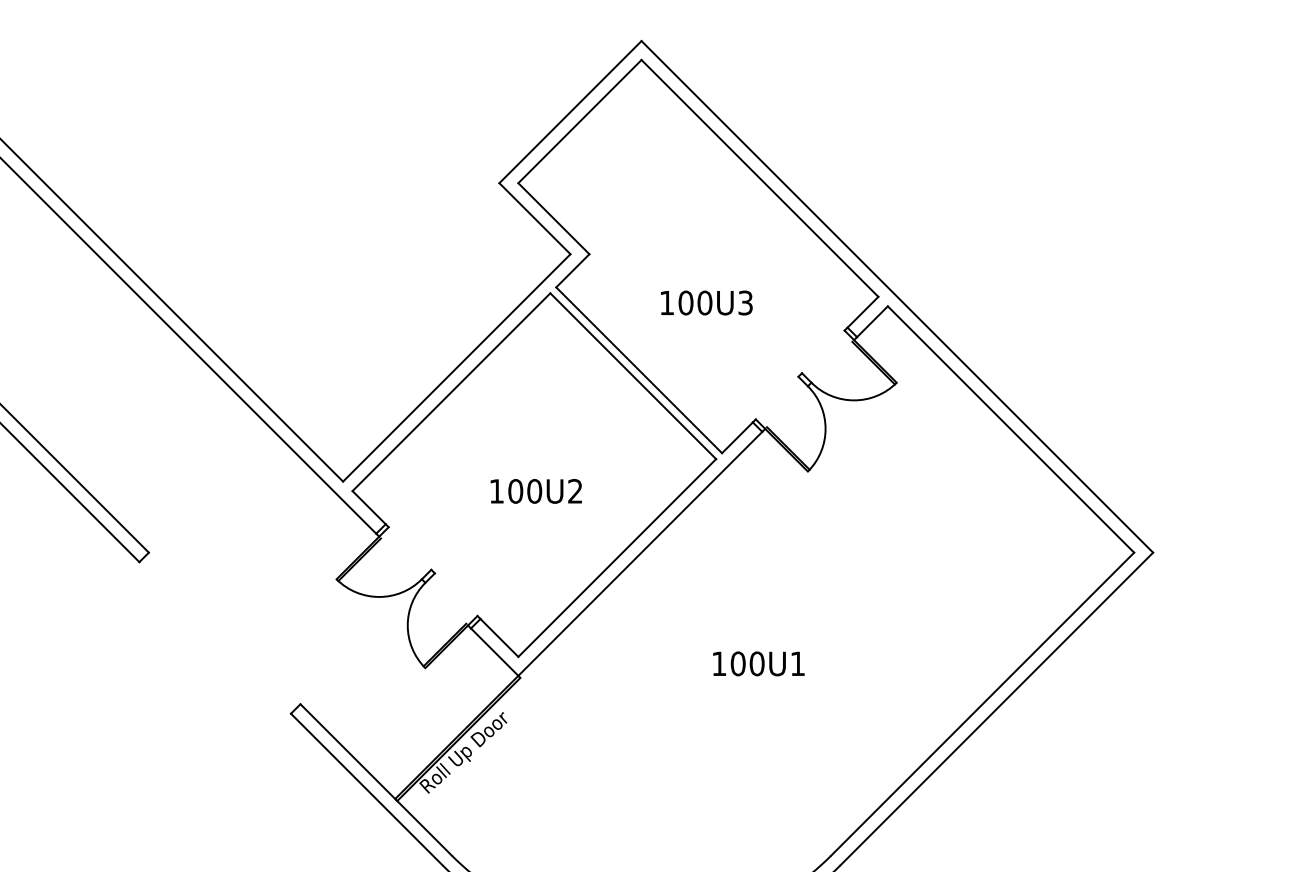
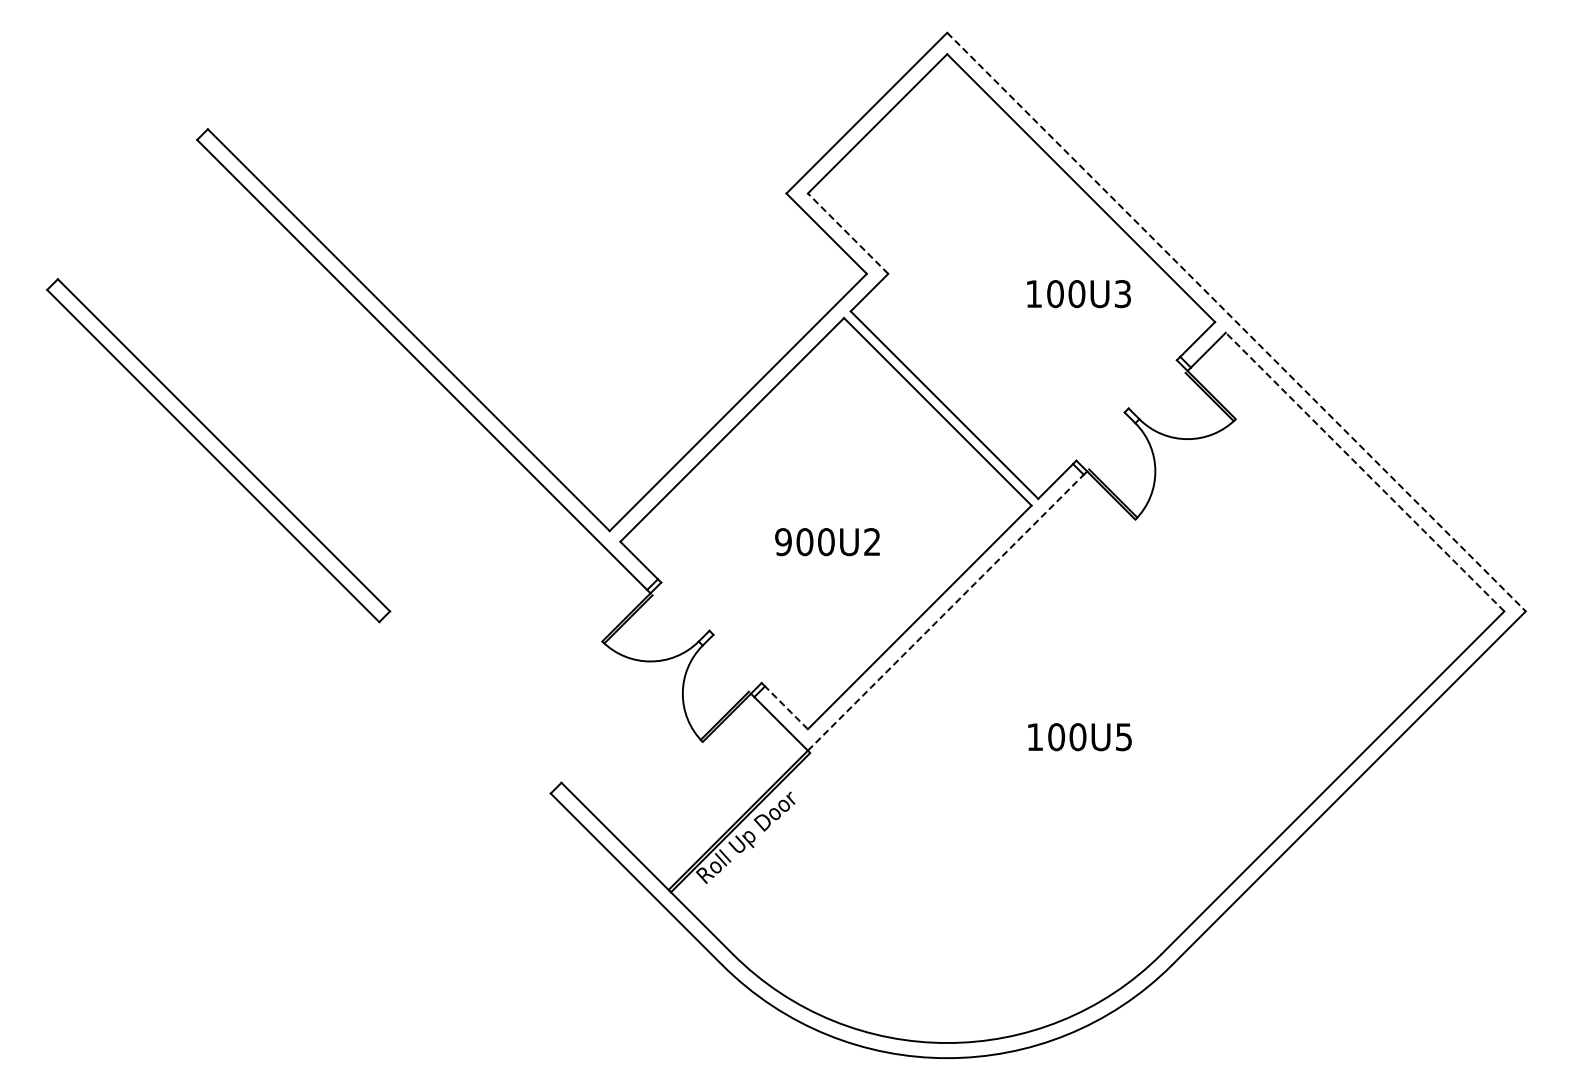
line: (554, 218) -> (848, 233), solid -> dashed
line: (897, 297) -> (1236, 322), solid -> dashed
text: (706, 303) -> (1078, 294), moved
line: (1011, 429) -> (1365, 472), solid -> dashed
text: (496, 491) -> (783, 542), 100U2 -> 900U2
line: (640, 553) -> (946, 612), solid -> dashed
line: (499, 637) -> (786, 707), solid -> dashed
text: (797, 664) -> (1123, 737), 100U1 -> 100U5

